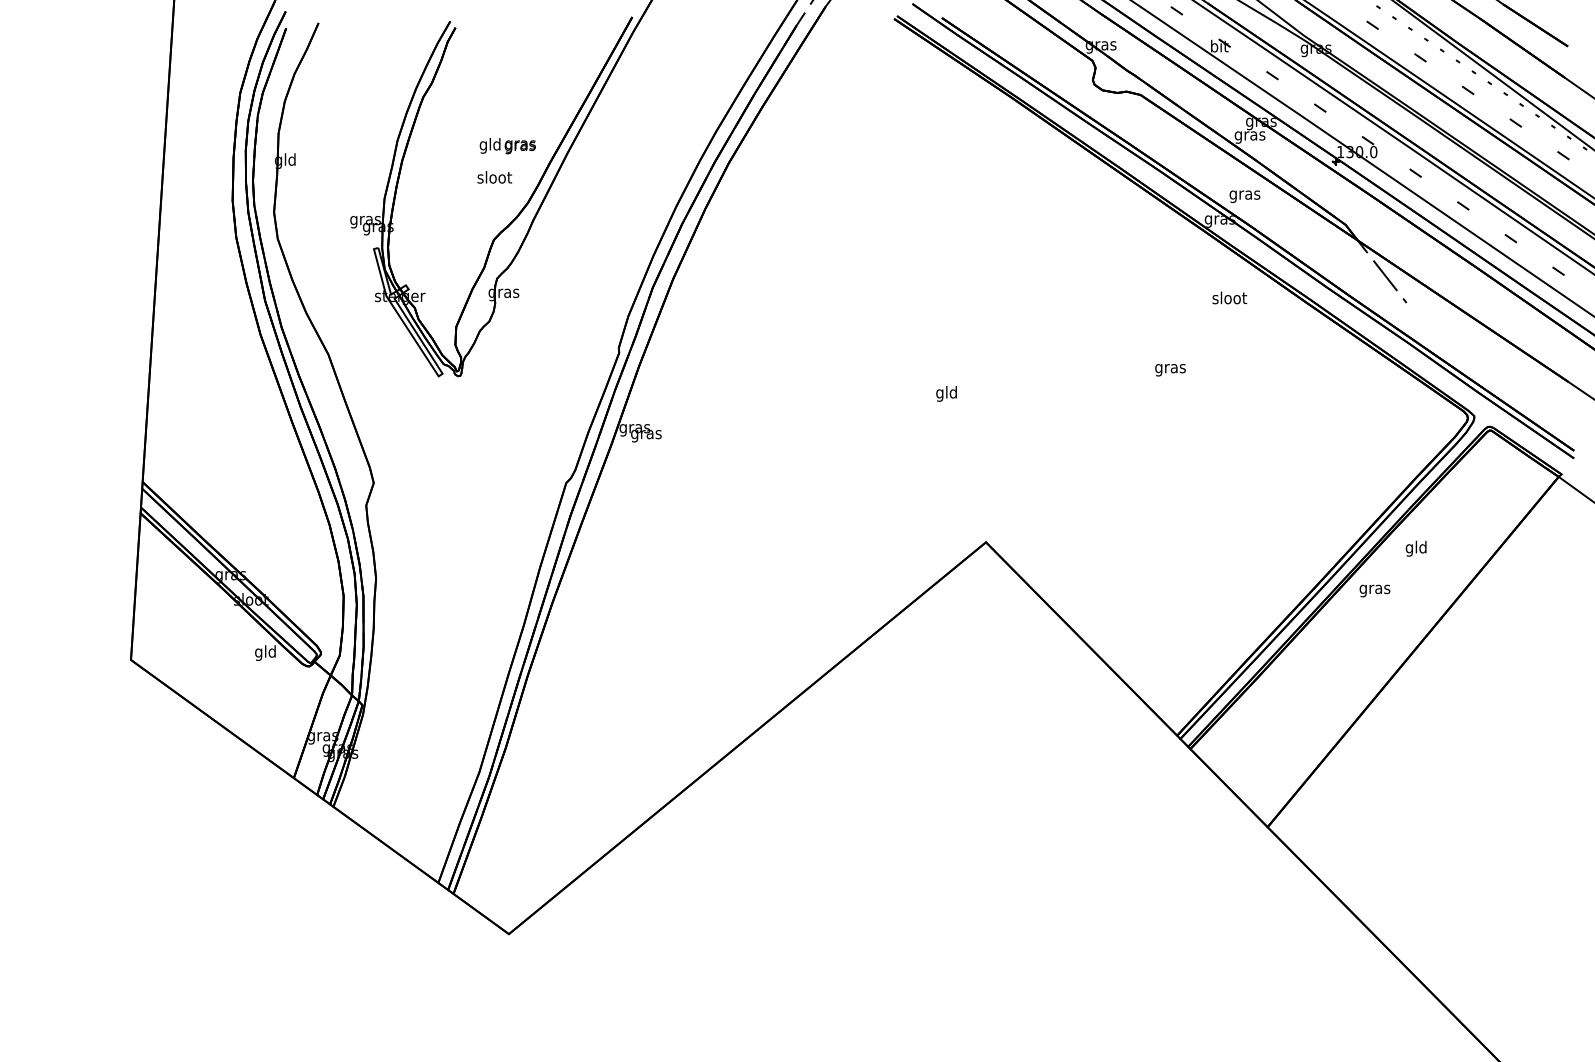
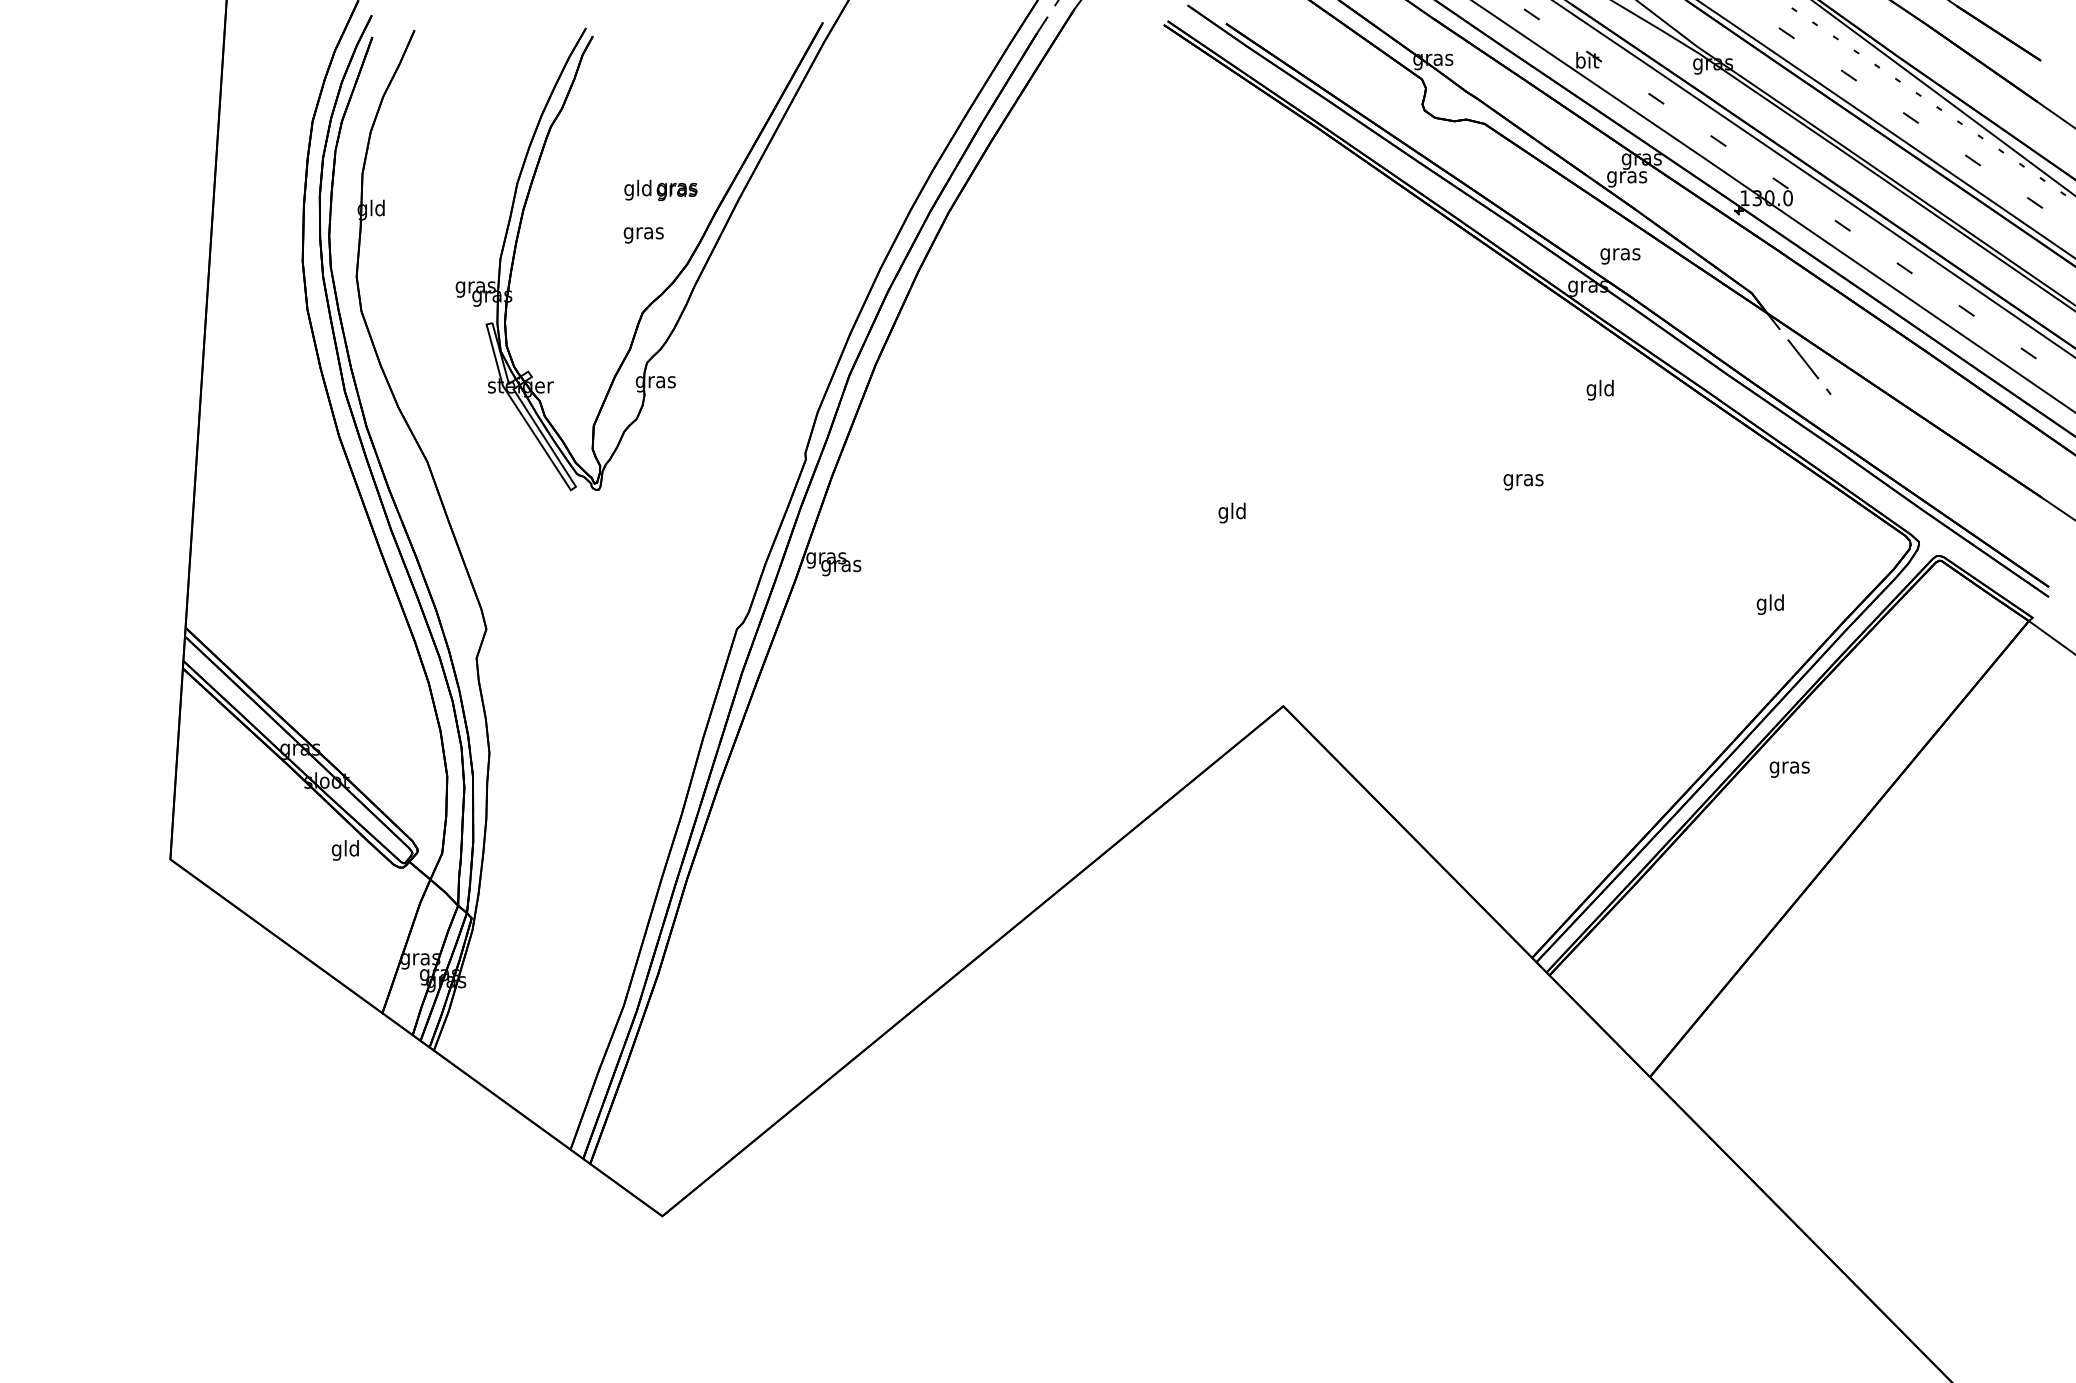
text: (494, 178) -> (643, 232), sloot -> gras
text: (1229, 299) -> (1600, 389), sloot -> gld
text: (1415, 548) -> (1769, 604), moved

